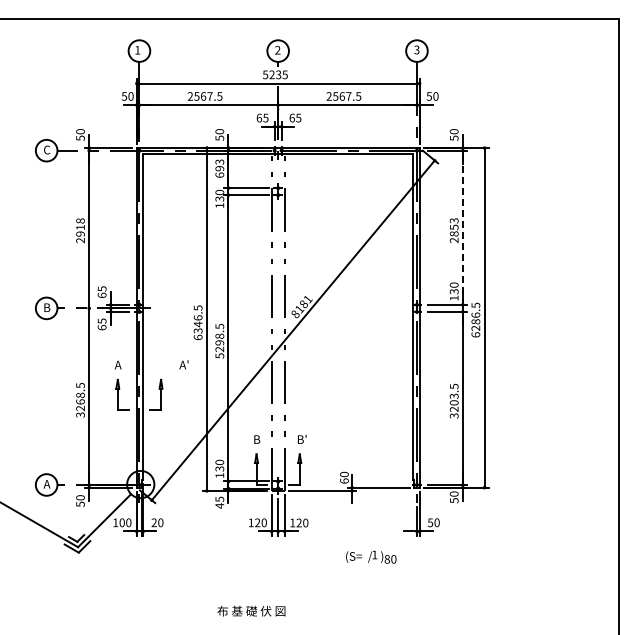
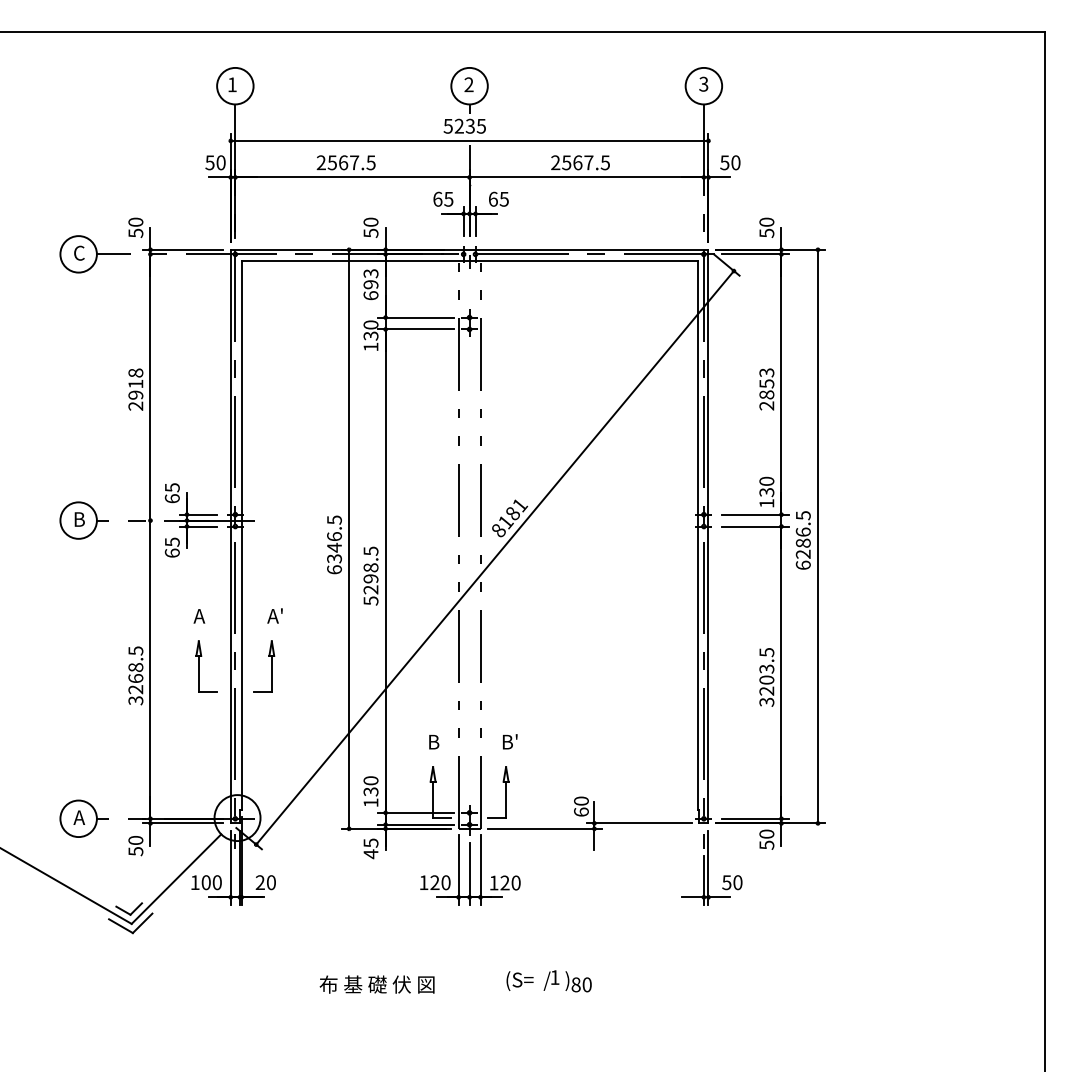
line: (462, 227) -> (780, 384), dashed -> solid
text: (183, 364) -> (274, 615), moved
text: (371, 556) -> (549, 980), moved
text: (251, 610) -> (377, 983), moved

